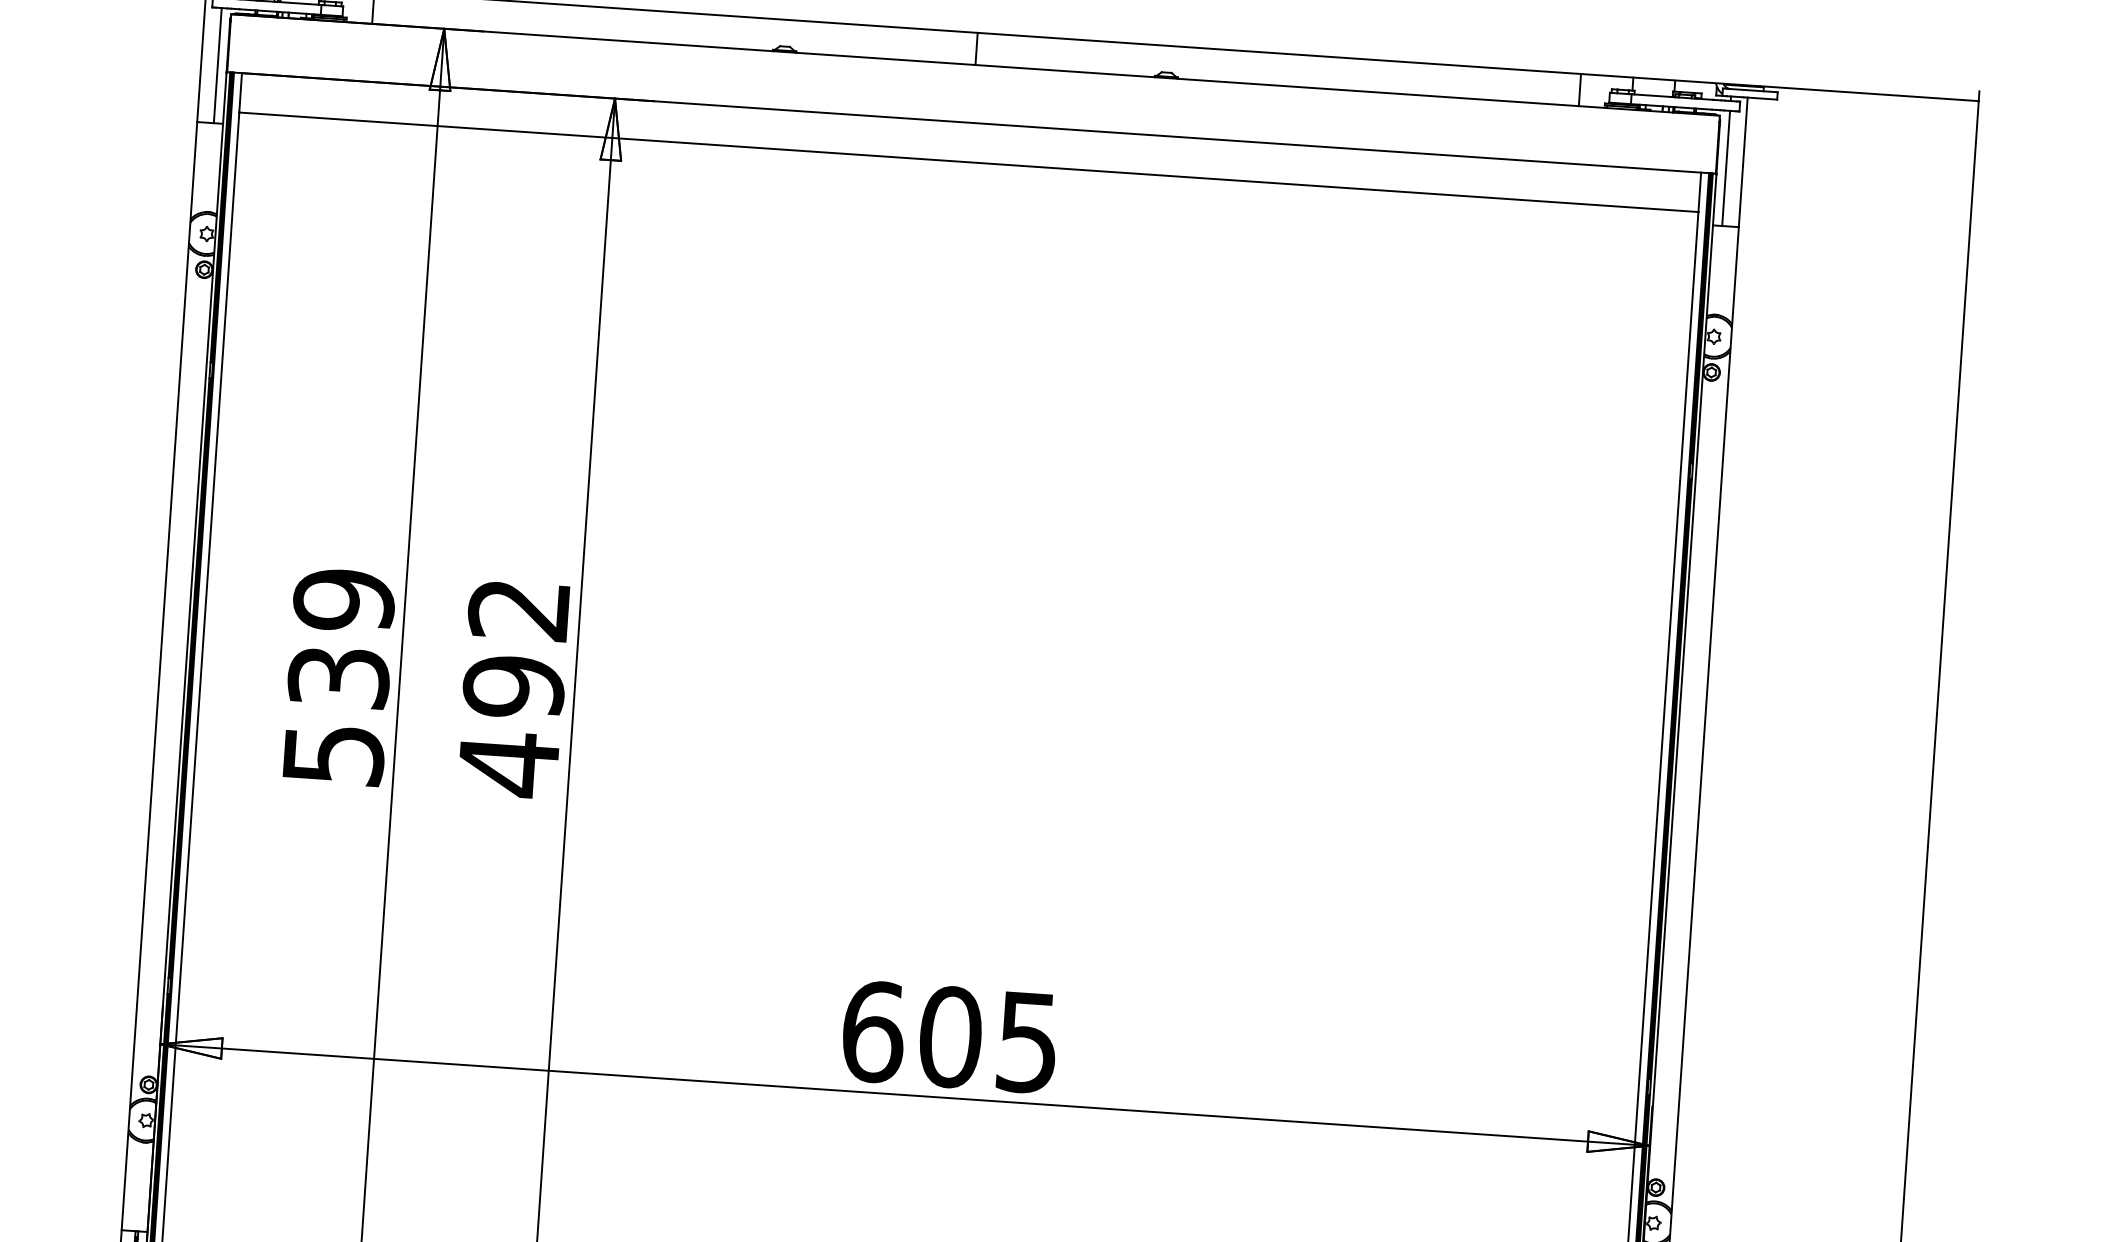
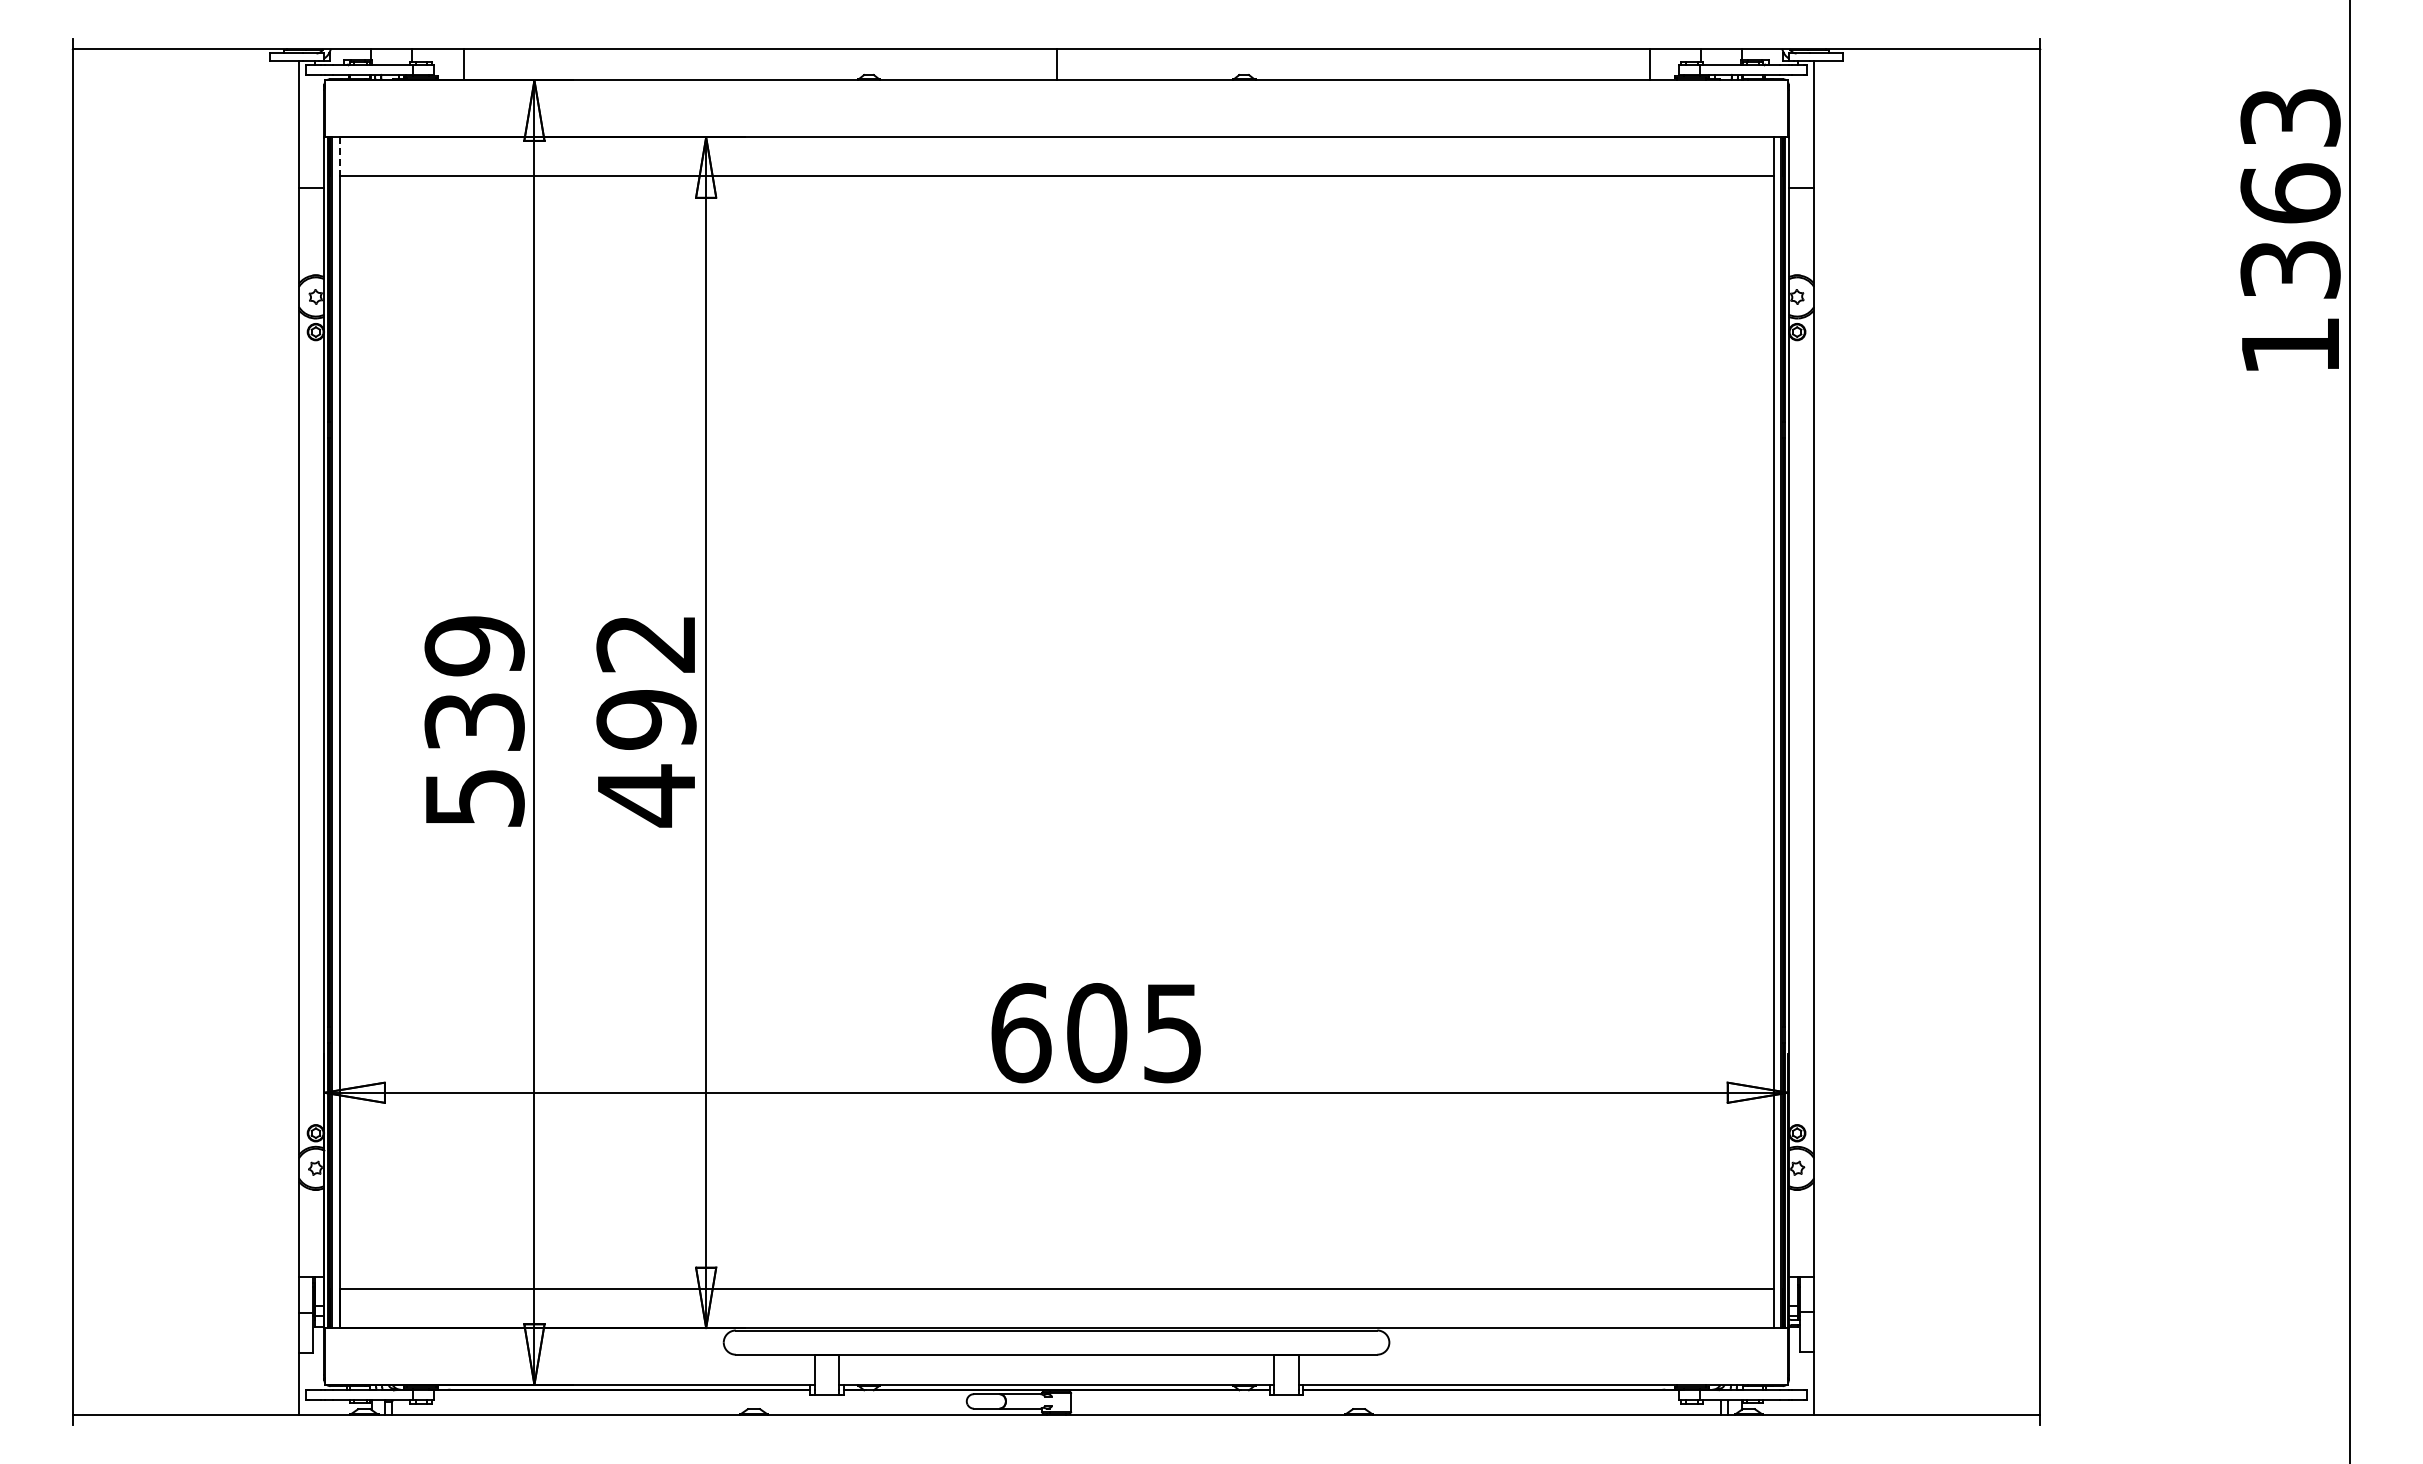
line: (217, 65) -> (315, 131), removed
line: (240, 93) -> (339, 157), solid -> dashed
line: (1725, 168) -> (1797, 131), removed

